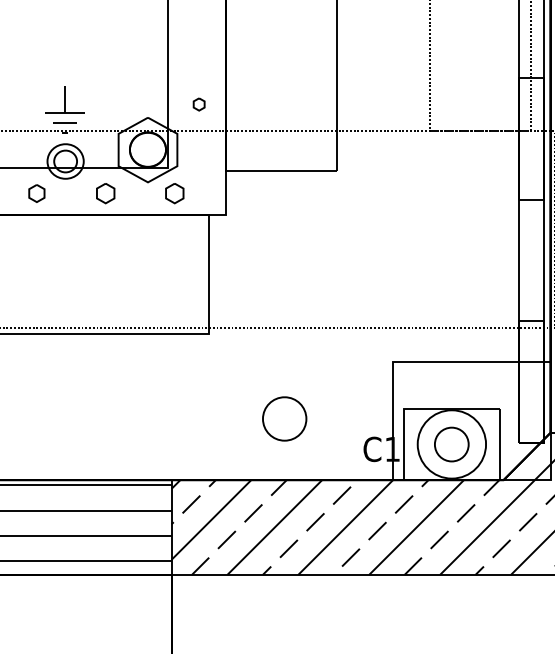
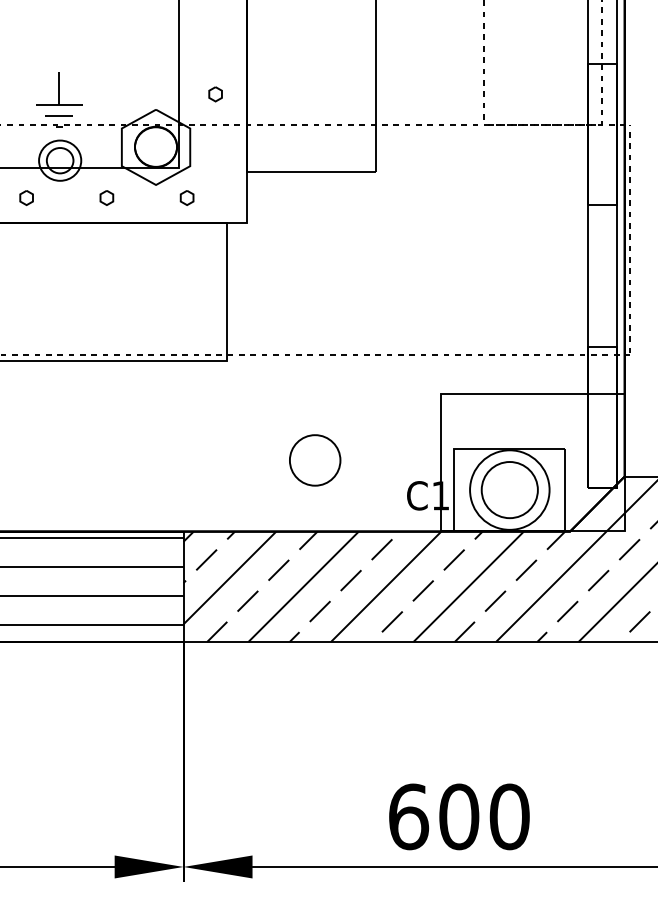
part: (36, 193) -> (26, 197), size x0.71
part: (105, 193) -> (106, 197), size x0.62
part: (174, 193) -> (186, 197), size x0.62
part: (451, 444) -> (509, 490), size x1.43

